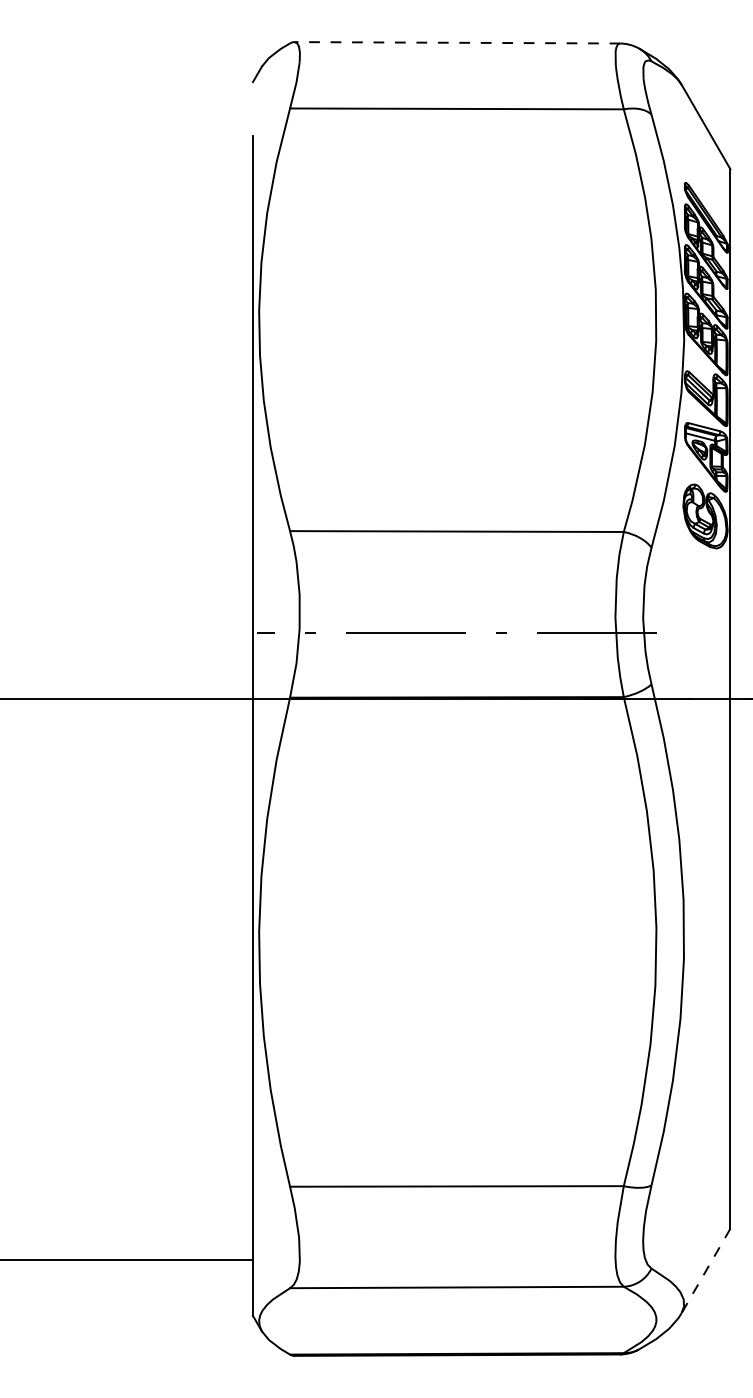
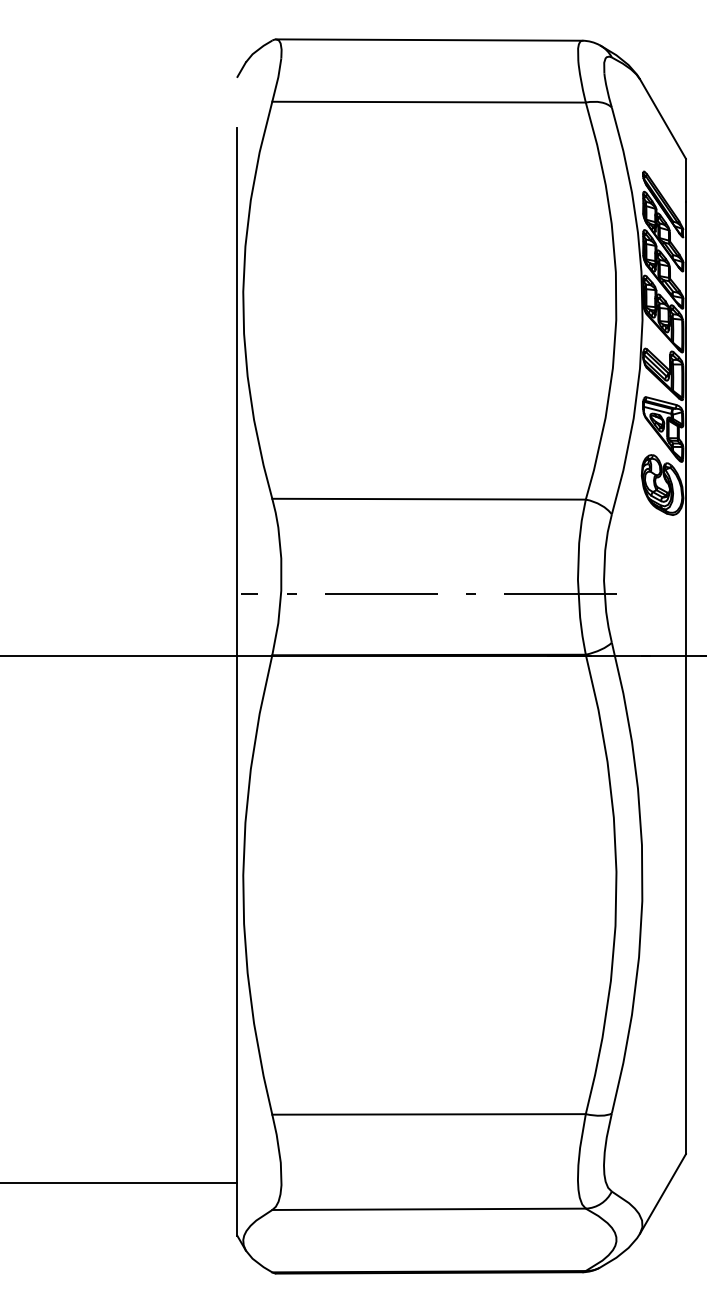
line: (456, 43) -> (428, 40), dashed -> solid
line: (706, 1270) -> (663, 1193), dashed -> solid

